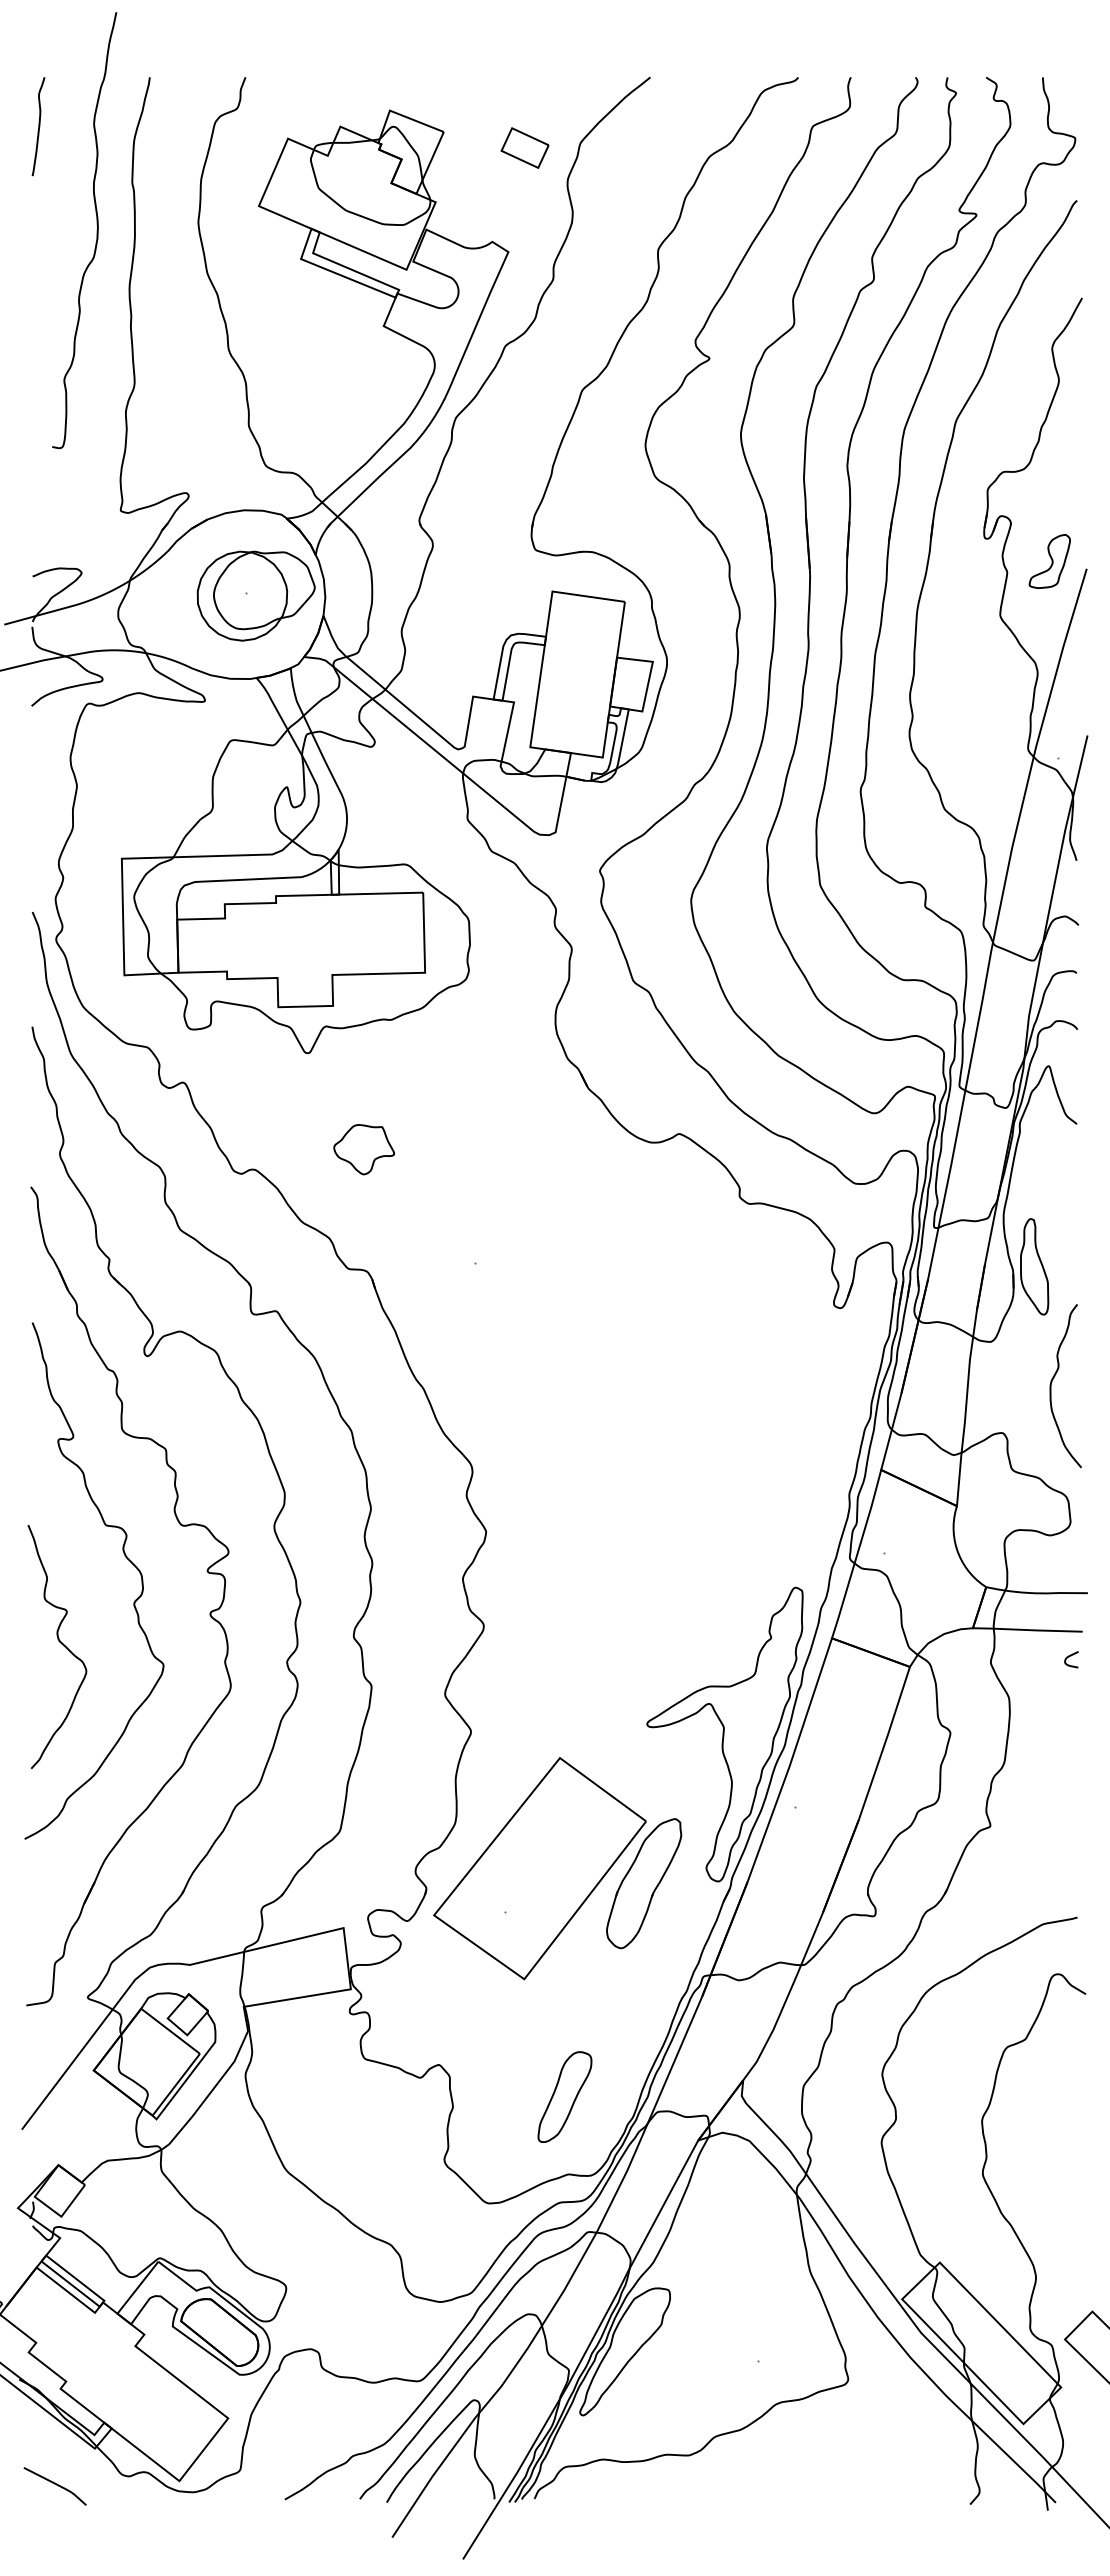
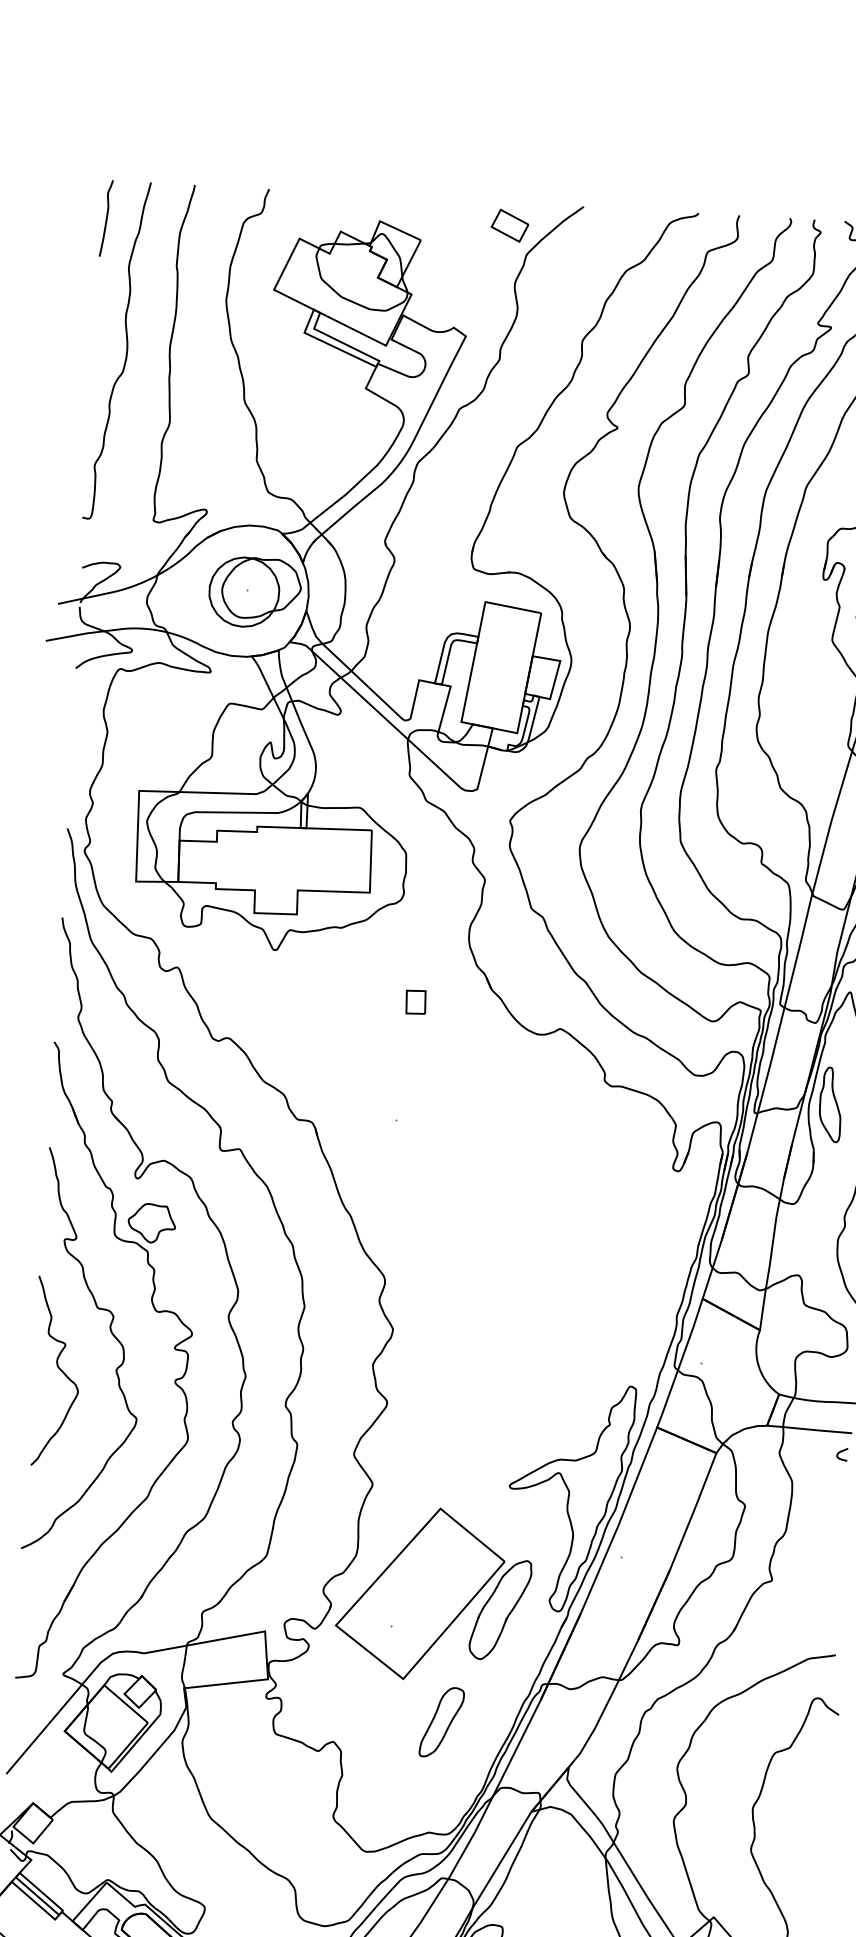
part: (524, 147) -> (509, 225), moved
curve: (96, 230) -> (126, 351), moved
part: (491, 1109) -> (415, 1001), added
part: (363, 1149) -> (151, 1223), moved
part: (1034, 1266) -> (830, 1104), moved
curve: (60, 1643) -> (59, 1369), moved
part: (564, 2096) -> (441, 1721), moved

